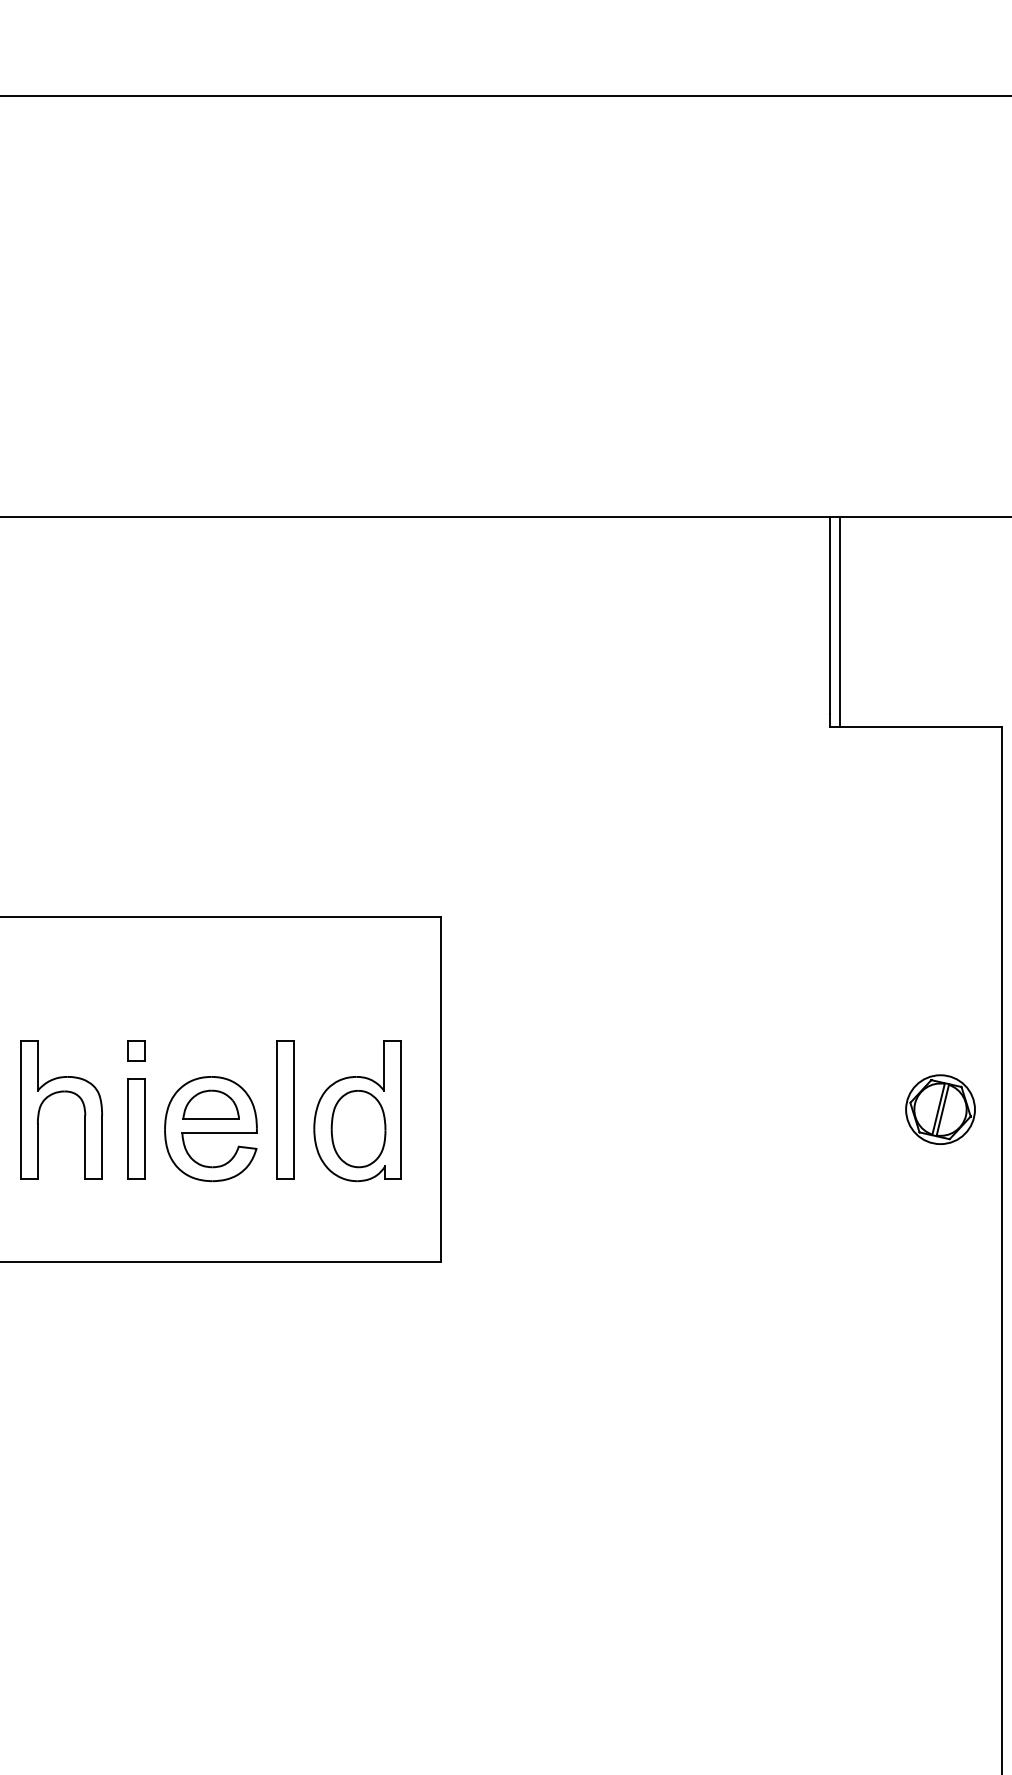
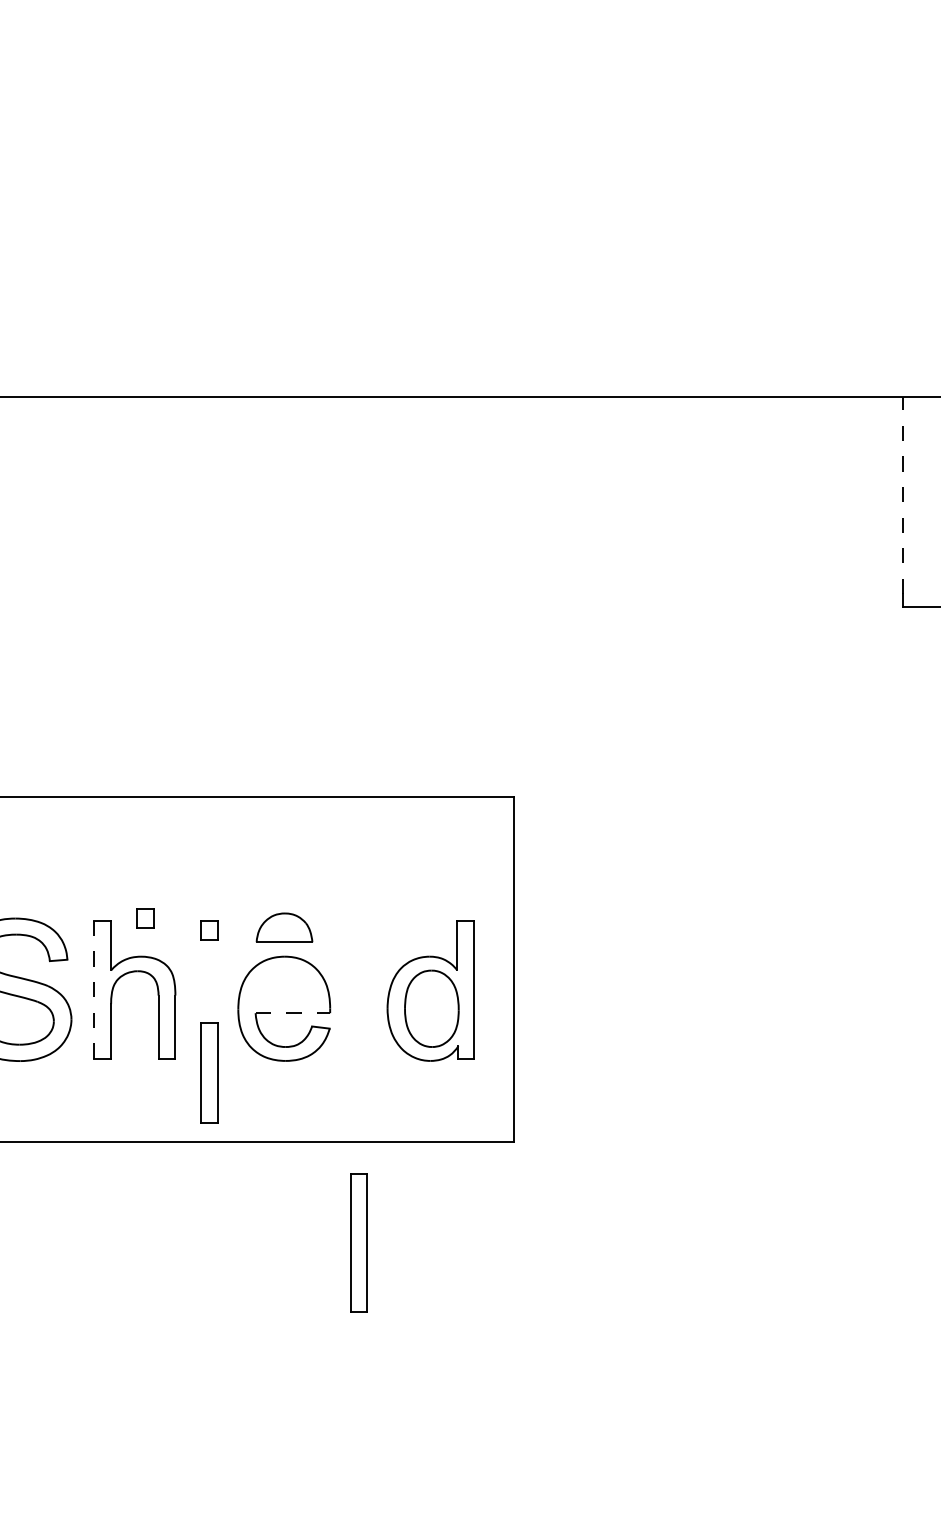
line: (829, 615) -> (902, 495), solid -> dashed
line: (840, 622) -> (913, 502), removed
part: (72, 1038) -> (145, 918), added
part: (210, 1104) -> (283, 927), moved
part: (285, 1109) -> (358, 1242), moved
line: (20, 1110) -> (93, 990), solid -> dashed
part: (136, 1128) -> (209, 1072), moved
line: (220, 1133) -> (293, 1013), solid -> dashed

